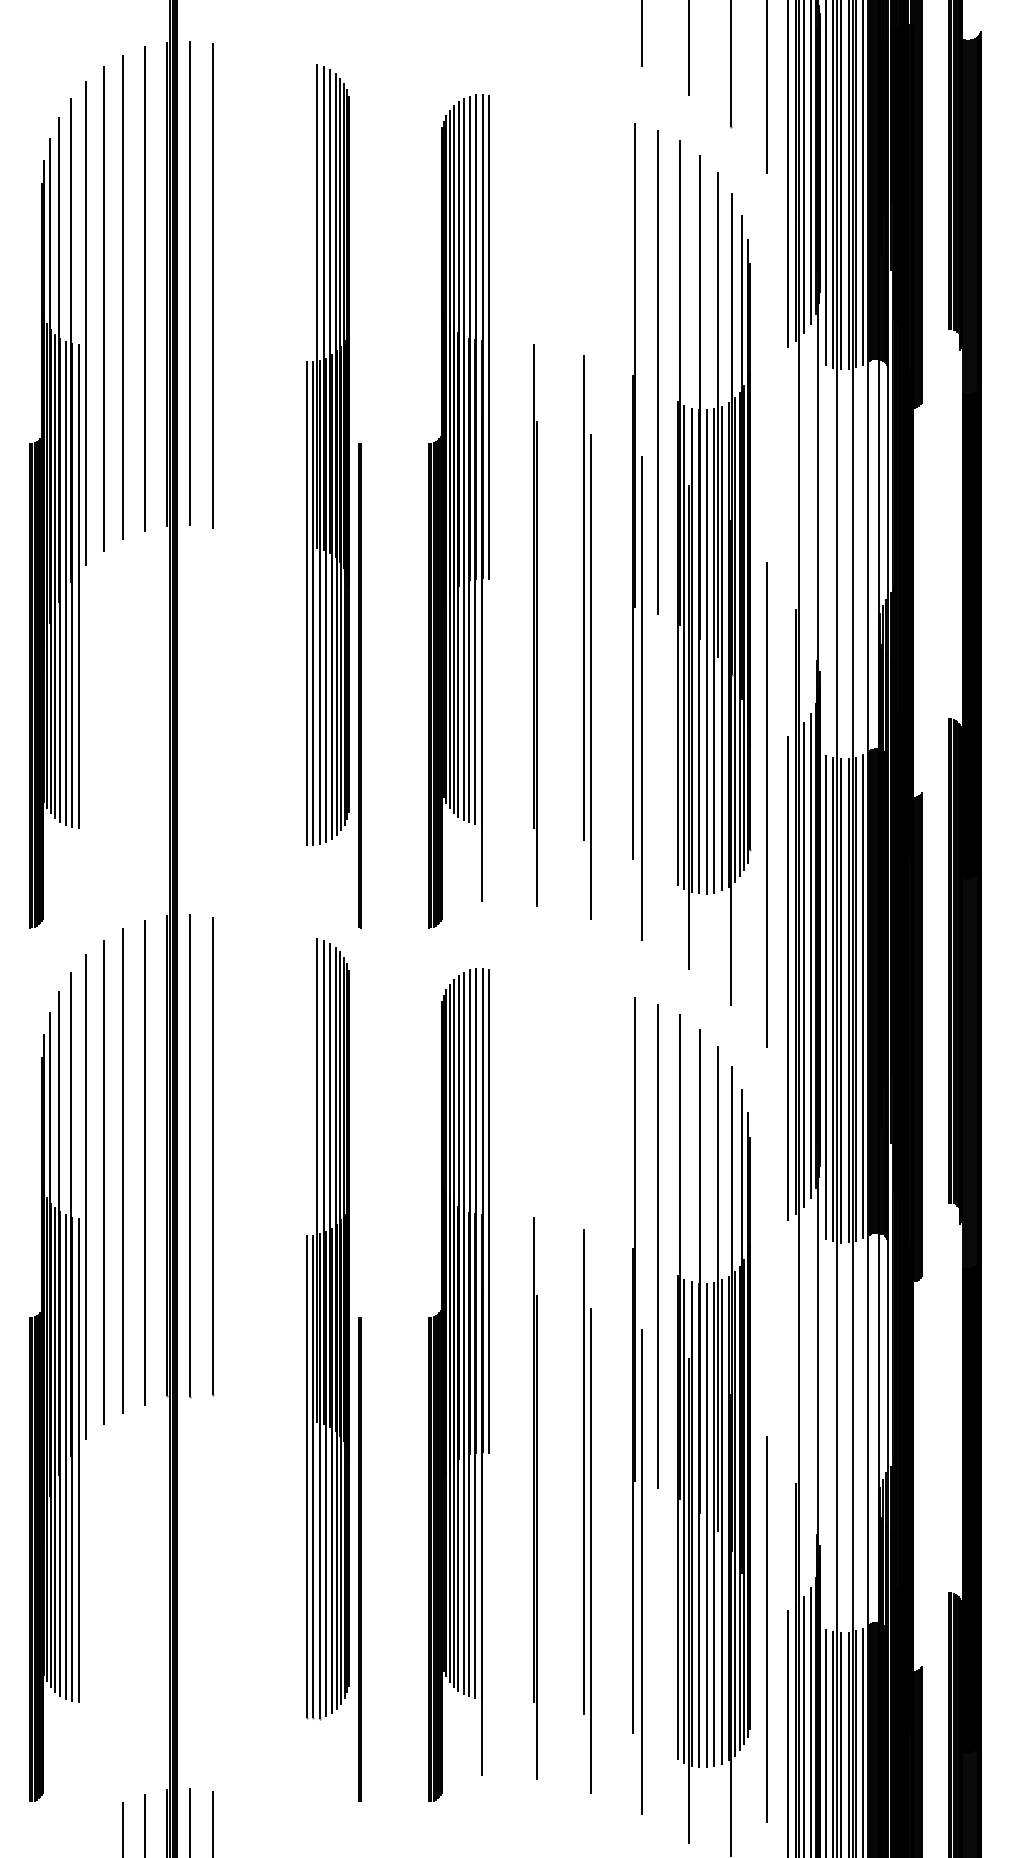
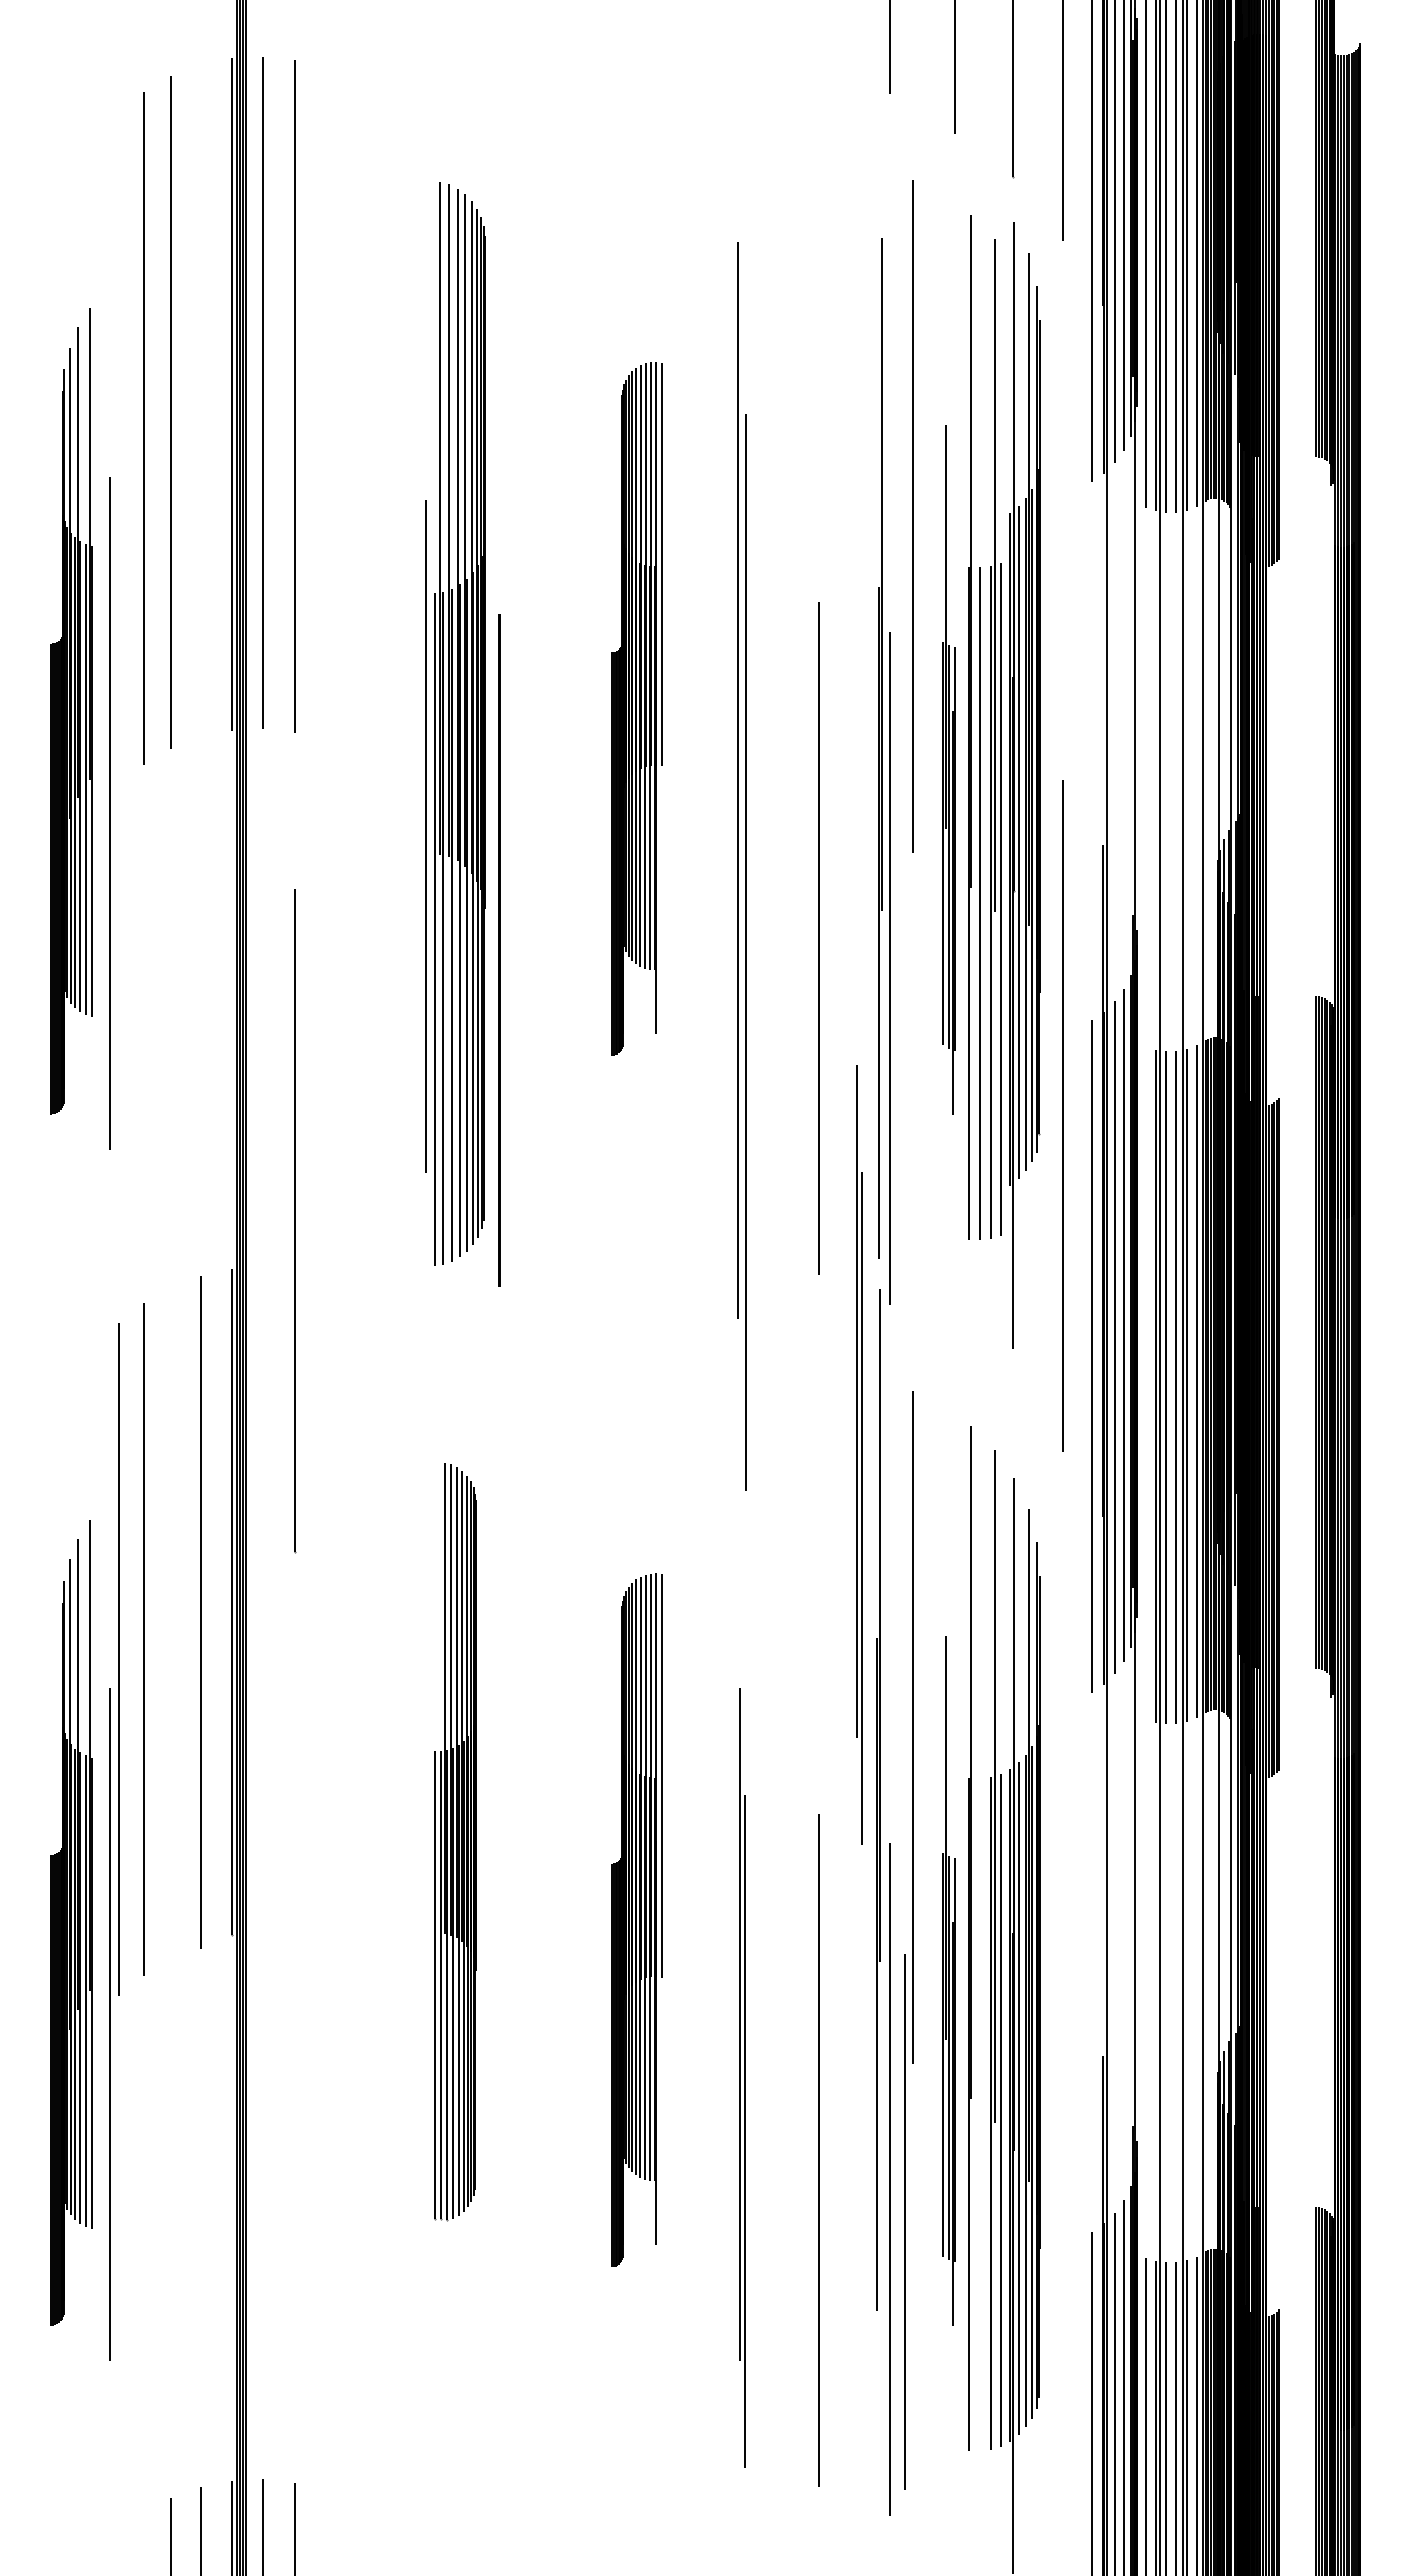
line: (144, 288) -> (200, 400), removed
line: (85, 323) -> (118, 448), removed
part: (331, 454) -> (459, 723), moved
part: (633, 491) -> (880, 748), moved
part: (458, 510) -> (636, 708), size x0.6
part: (51, 513) -> (71, 711), size x0.7
part: (684, 554) -> (948, 769), size x0.6
line: (583, 598) -> (809, 829), removed
part: (738, 598) -> (1024, 785), moved
part: (535, 624) -> (742, 866), size x1.6
line: (826, 997) -> (1145, 1382), removed
part: (619, 1049) -> (859, 1454), added
line: (189, 1156) -> (263, 1603), removed
line: (212, 1156) -> (295, 1221), moved
line: (122, 1171) -> (170, 1623), removed
part: (328, 1328) -> (455, 1841), size x0.7
part: (633, 1365) -> (878, 1799), moved
part: (458, 1385) -> (636, 1920), size x0.6
part: (51, 1386) -> (71, 1922), size x0.7
part: (684, 1428) -> (948, 1980), size x0.6
line: (583, 1471) -> (809, 2040), removed
line: (706, 1525) -> (979, 2115), removed
line: (360, 1559) -> (499, 2162), removed
line: (766, 1629) -> (904, 2221), moved

